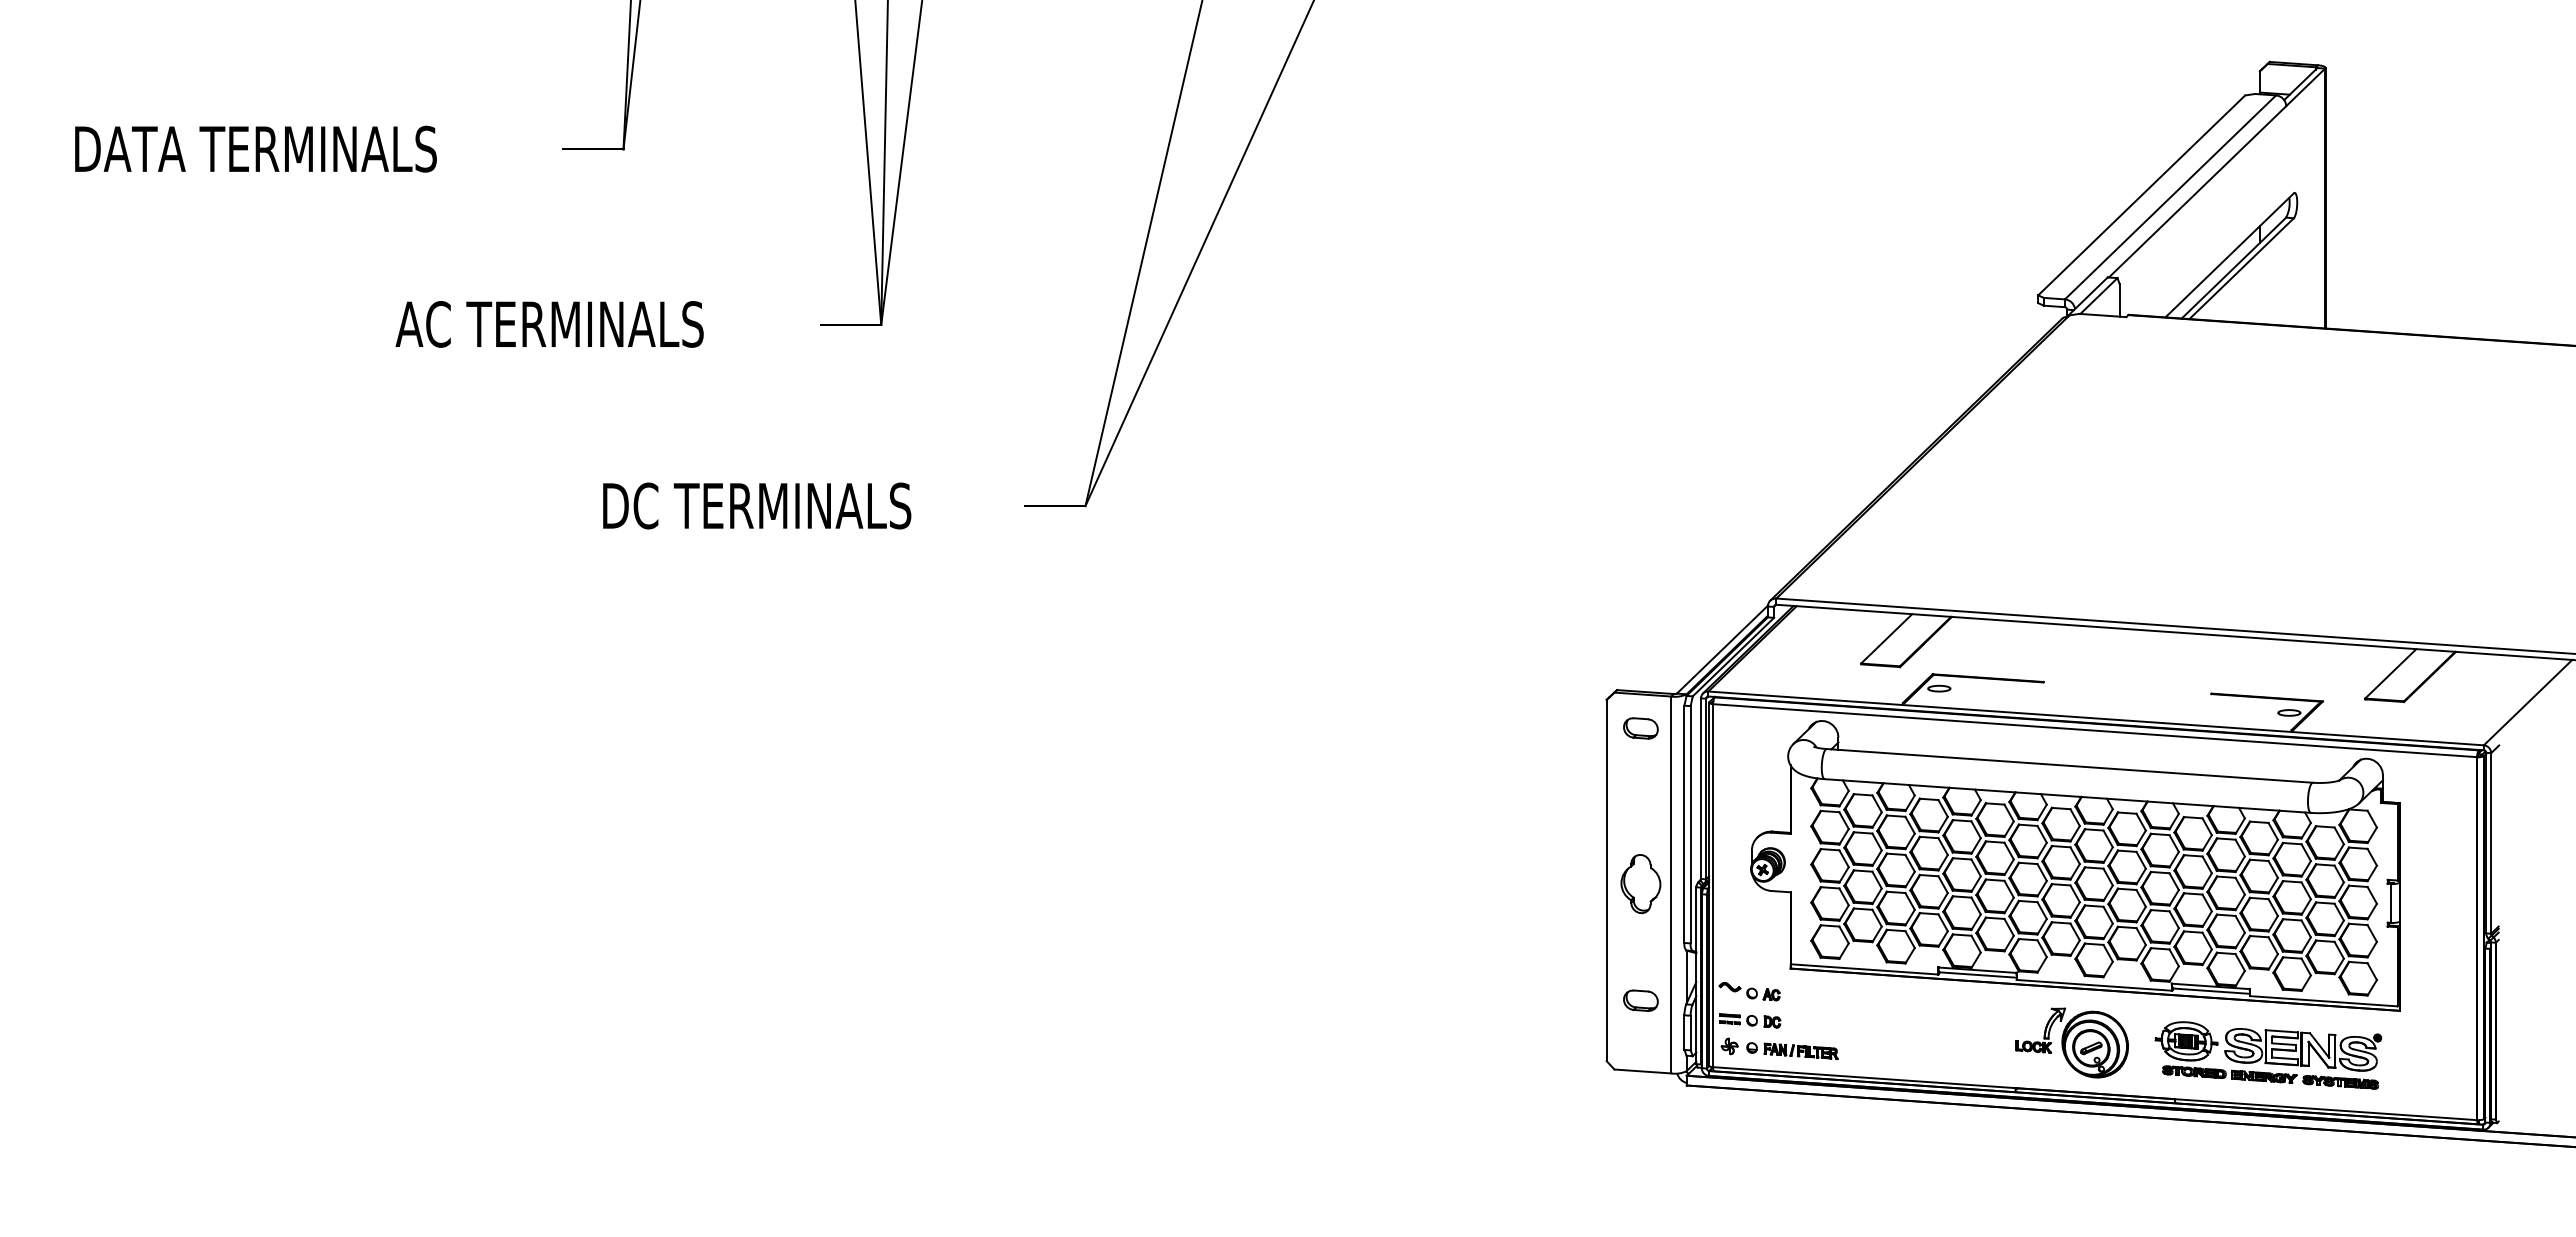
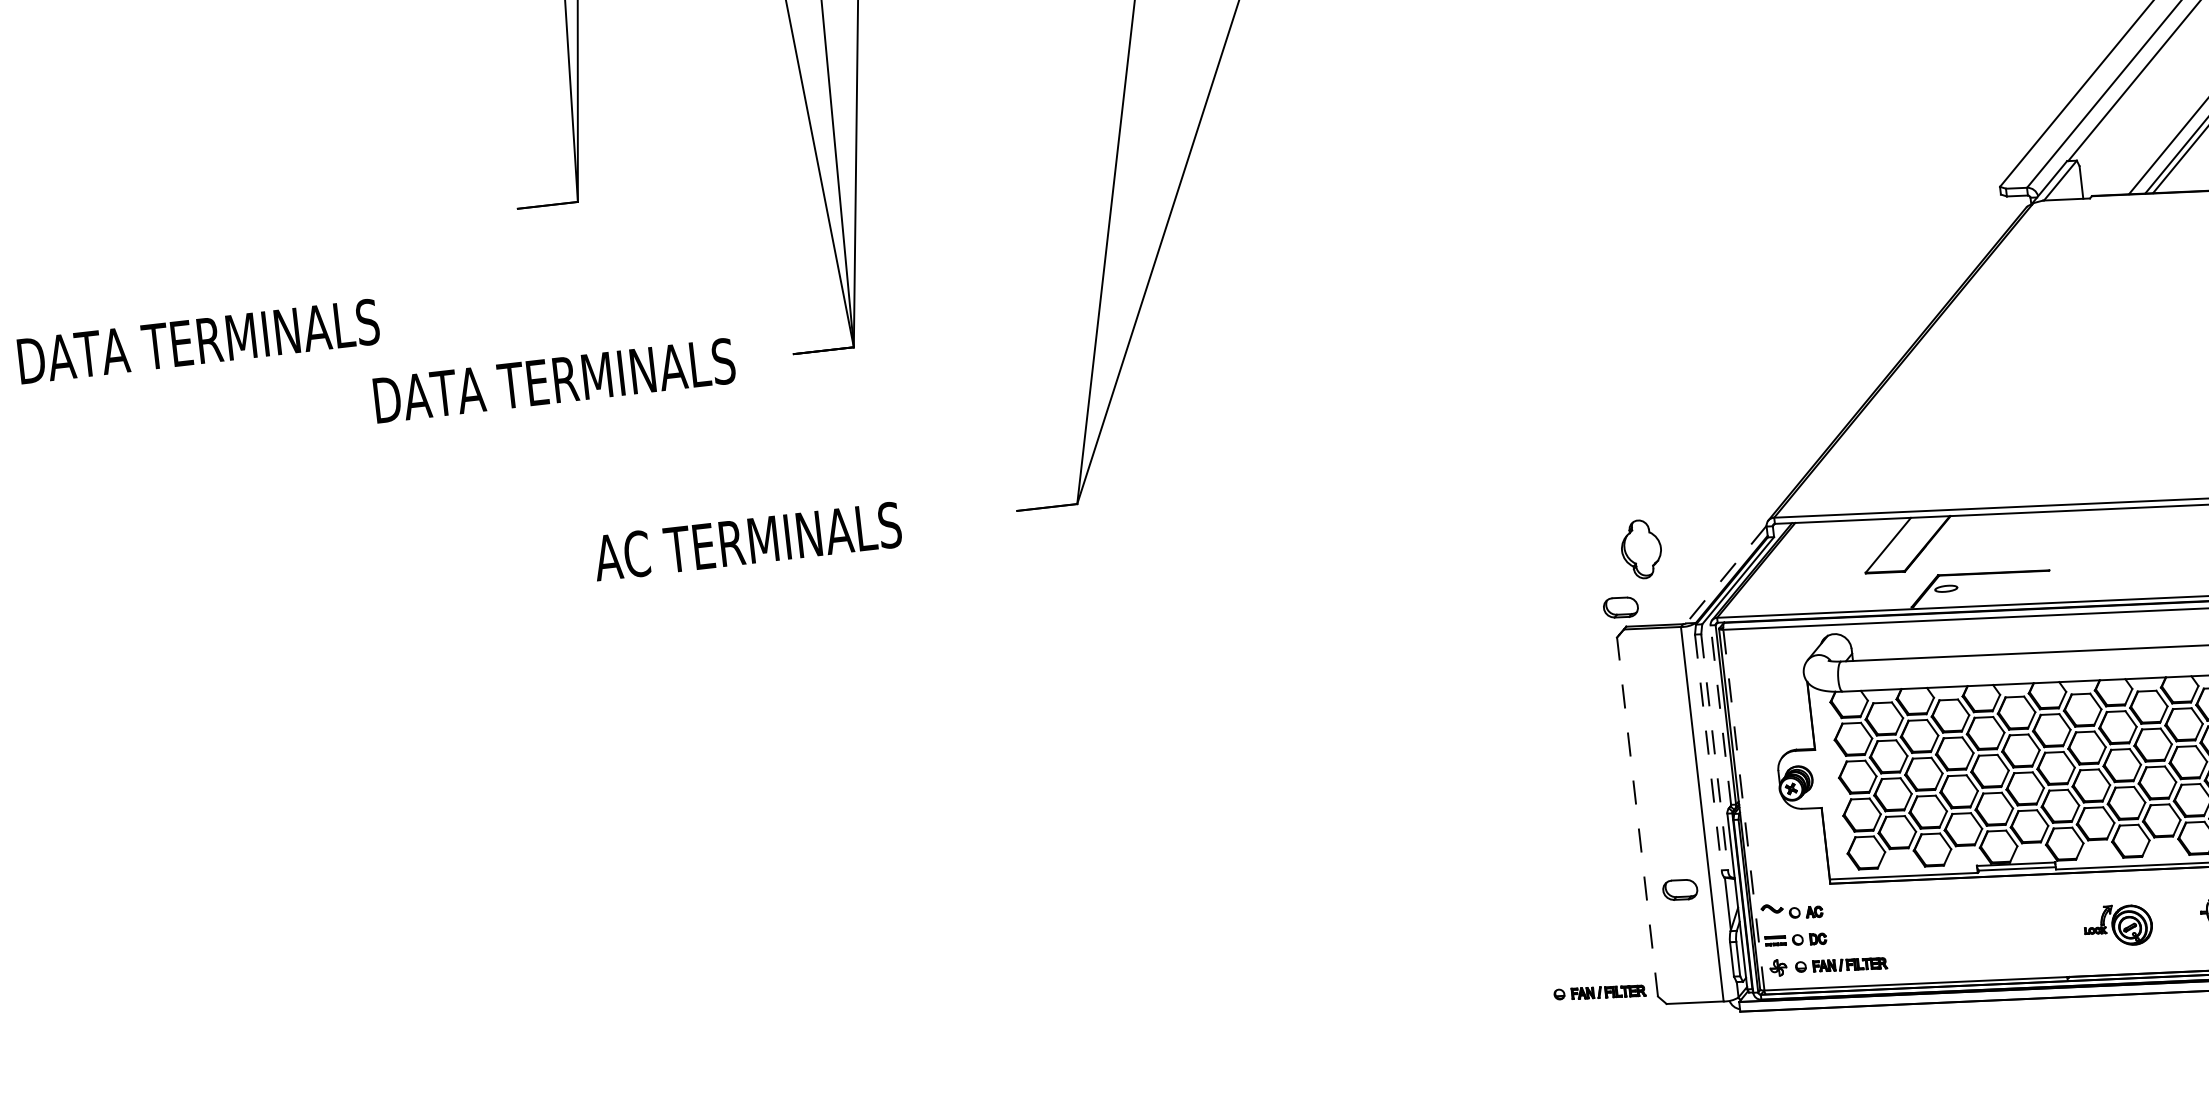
text: (255, 148) -> (198, 340), moved
text: (577, 324) -> (552, 381), AC TERMINALS -> DATA TERMINALS
text: (755, 505) -> (749, 540), DC TERMINALS -> AC TERMINALS
line: (1722, 650) -> (1726, 575), solid -> dashed
part: (1640, 728) -> (1620, 607), moved
line: (1701, 788) -> (1721, 714), solid -> dashed
line: (1684, 824) -> (1708, 752), solid -> dashed
line: (1690, 824) -> (1714, 751), solid -> dashed
line: (1606, 880) -> (1637, 817), solid -> dashed
part: (1640, 884) -> (1641, 549), moved
line: (1713, 885) -> (1744, 809), solid -> dashed
part: (1640, 1000) -> (1679, 889), moved
part: (2071, 1042) -> (2117, 925), size x0.6
part: (1549, 1050) -> (1599, 992), added

